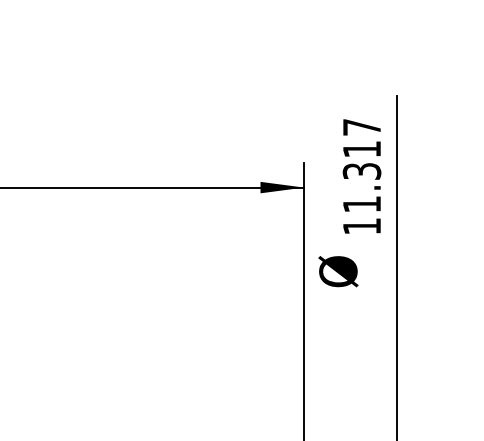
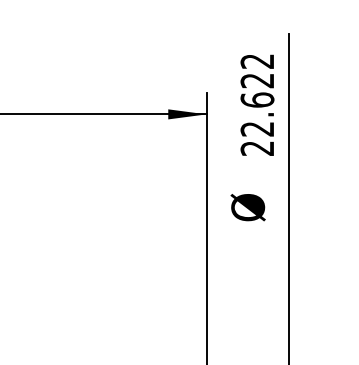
text: (361, 176) -> (257, 104), 11.317 -> 22.622
text: (338, 271) -> (248, 207), moved

